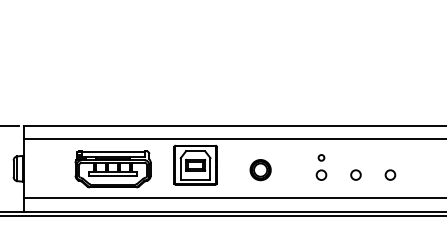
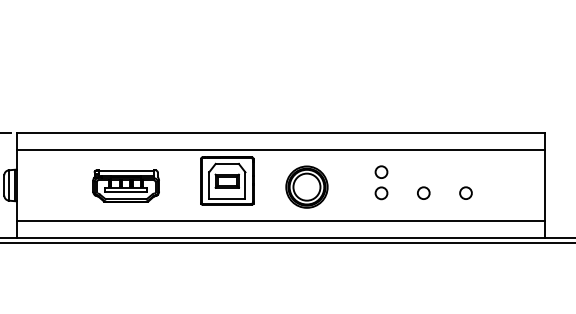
circle: (321, 157) -> (381, 171), size x1.67
part: (112, 168) -> (125, 185), size x0.71
part: (260, 169) -> (306, 186), size x1.67

